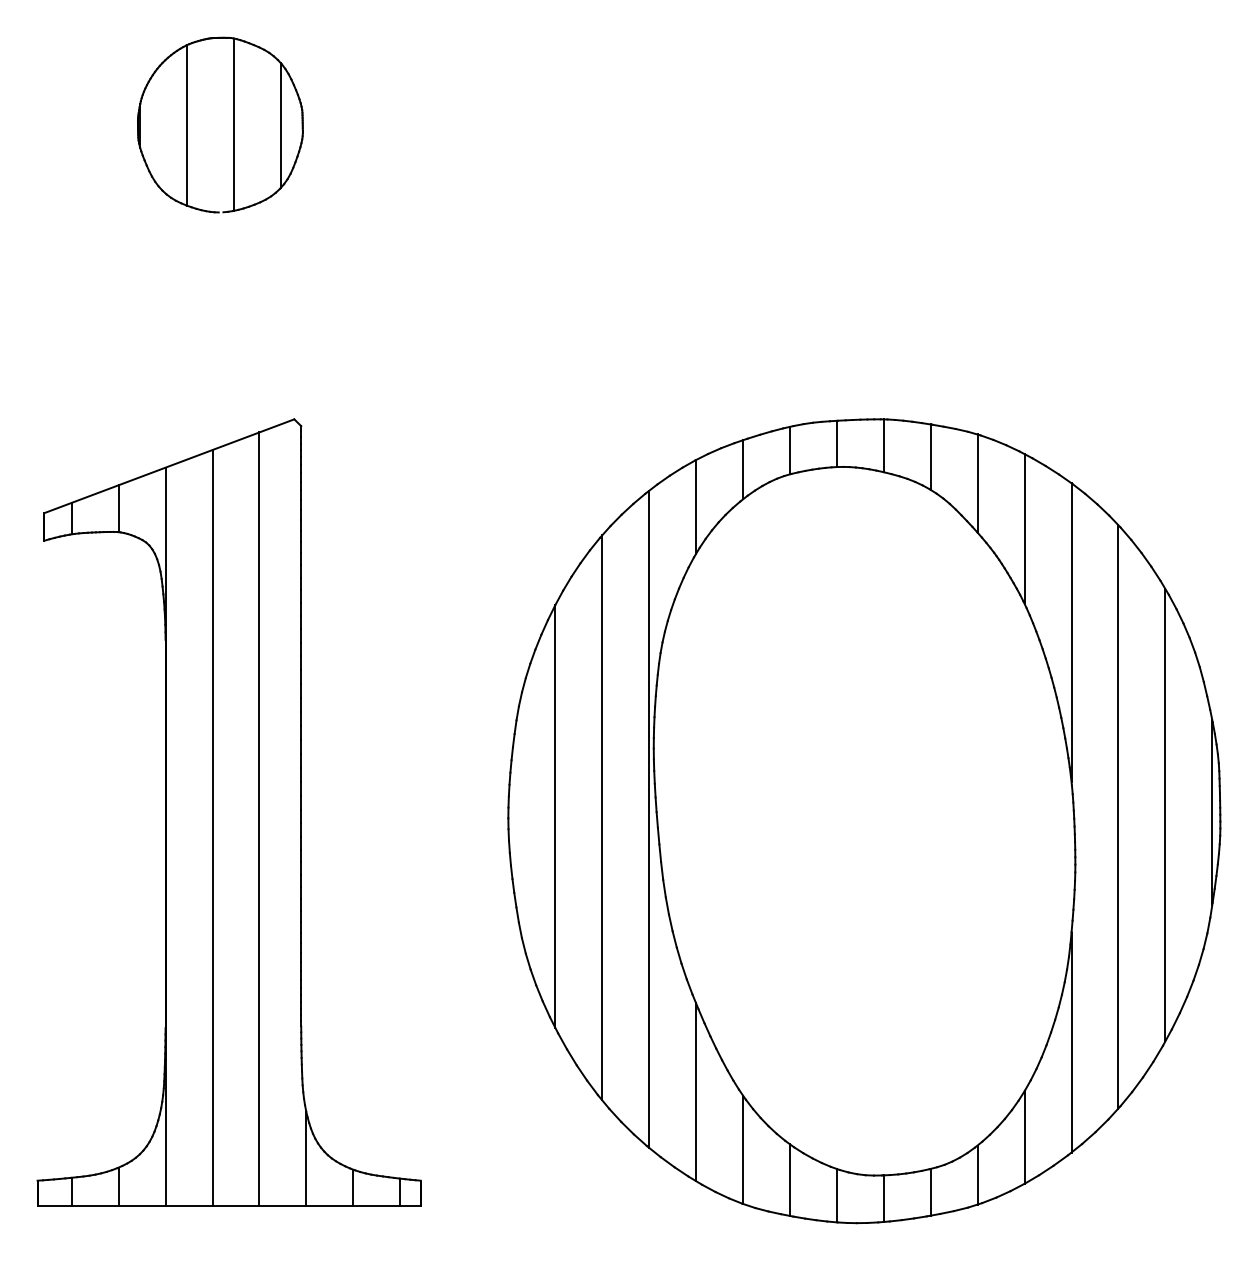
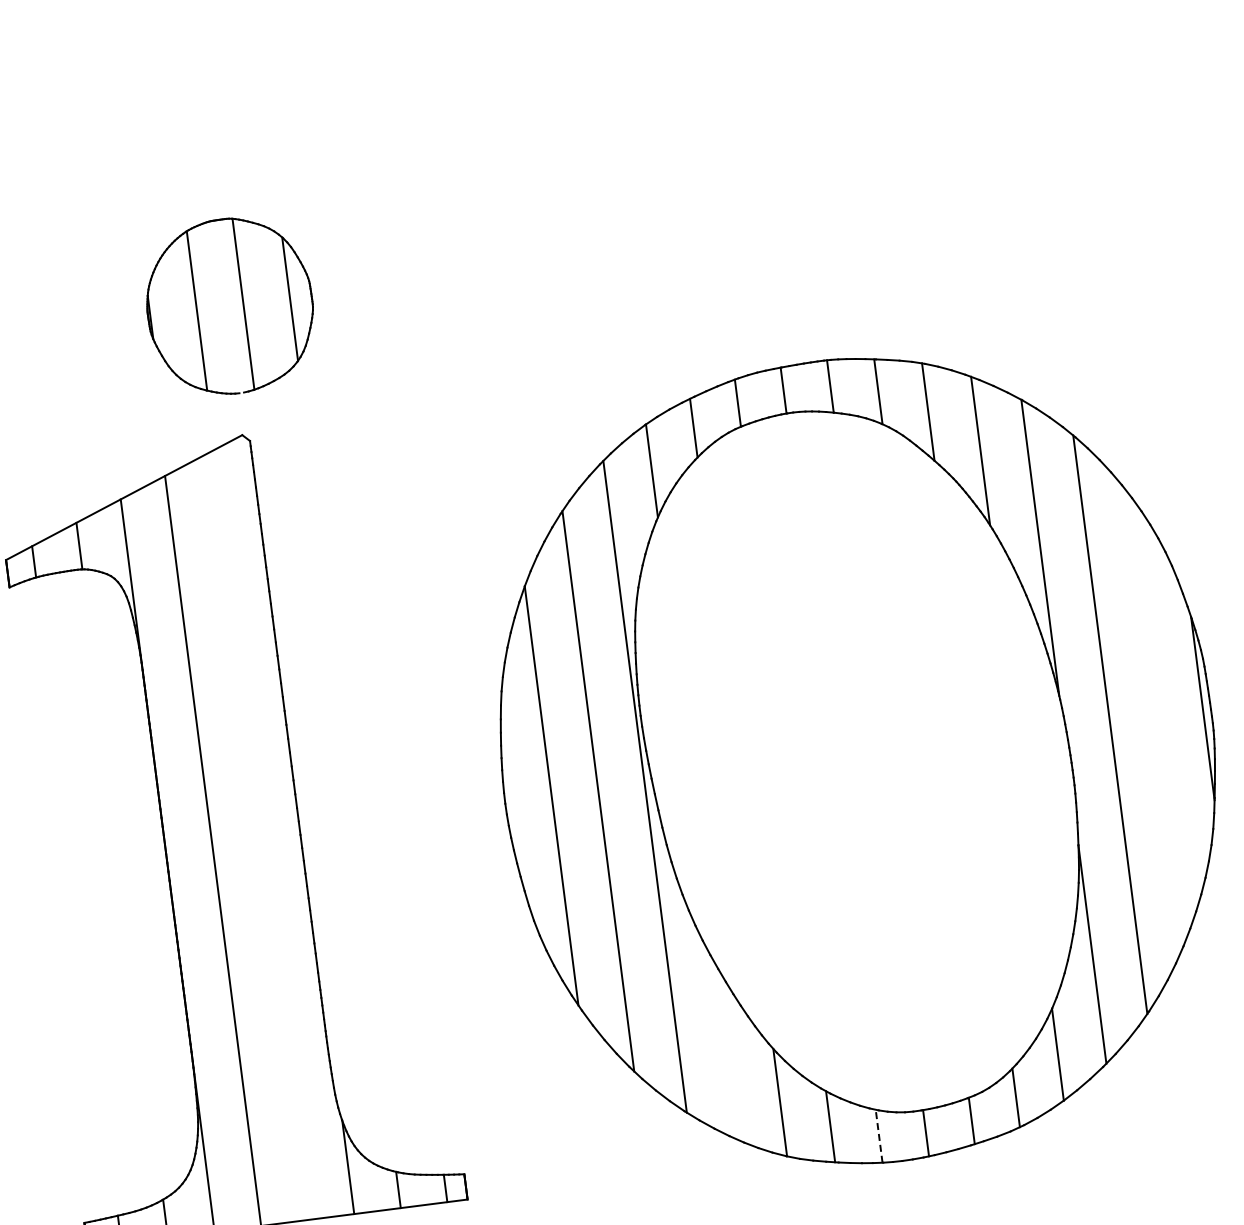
part: (233, 124) -> (242, 304), moved
line: (1165, 814) -> (1156, 716), removed
line: (259, 819) -> (258, 836), removed
line: (696, 1092) -> (726, 1051), removed
line: (836, 1195) -> (878, 1136), solid -> dashed

